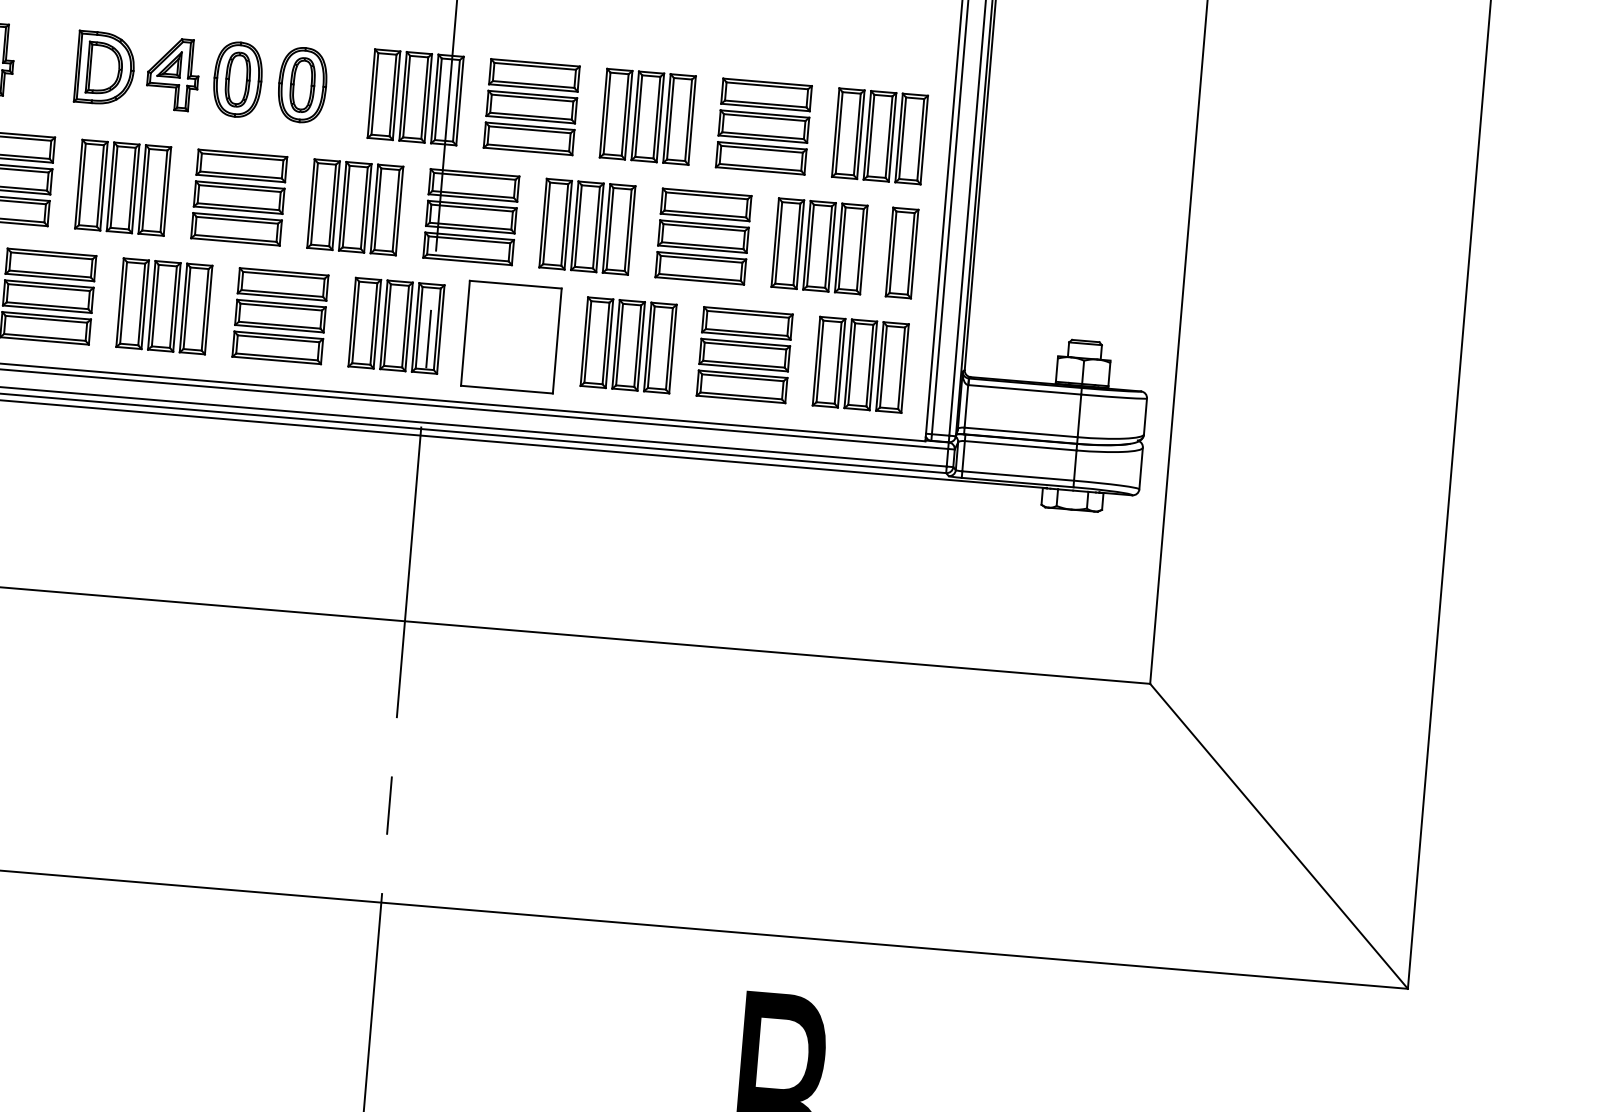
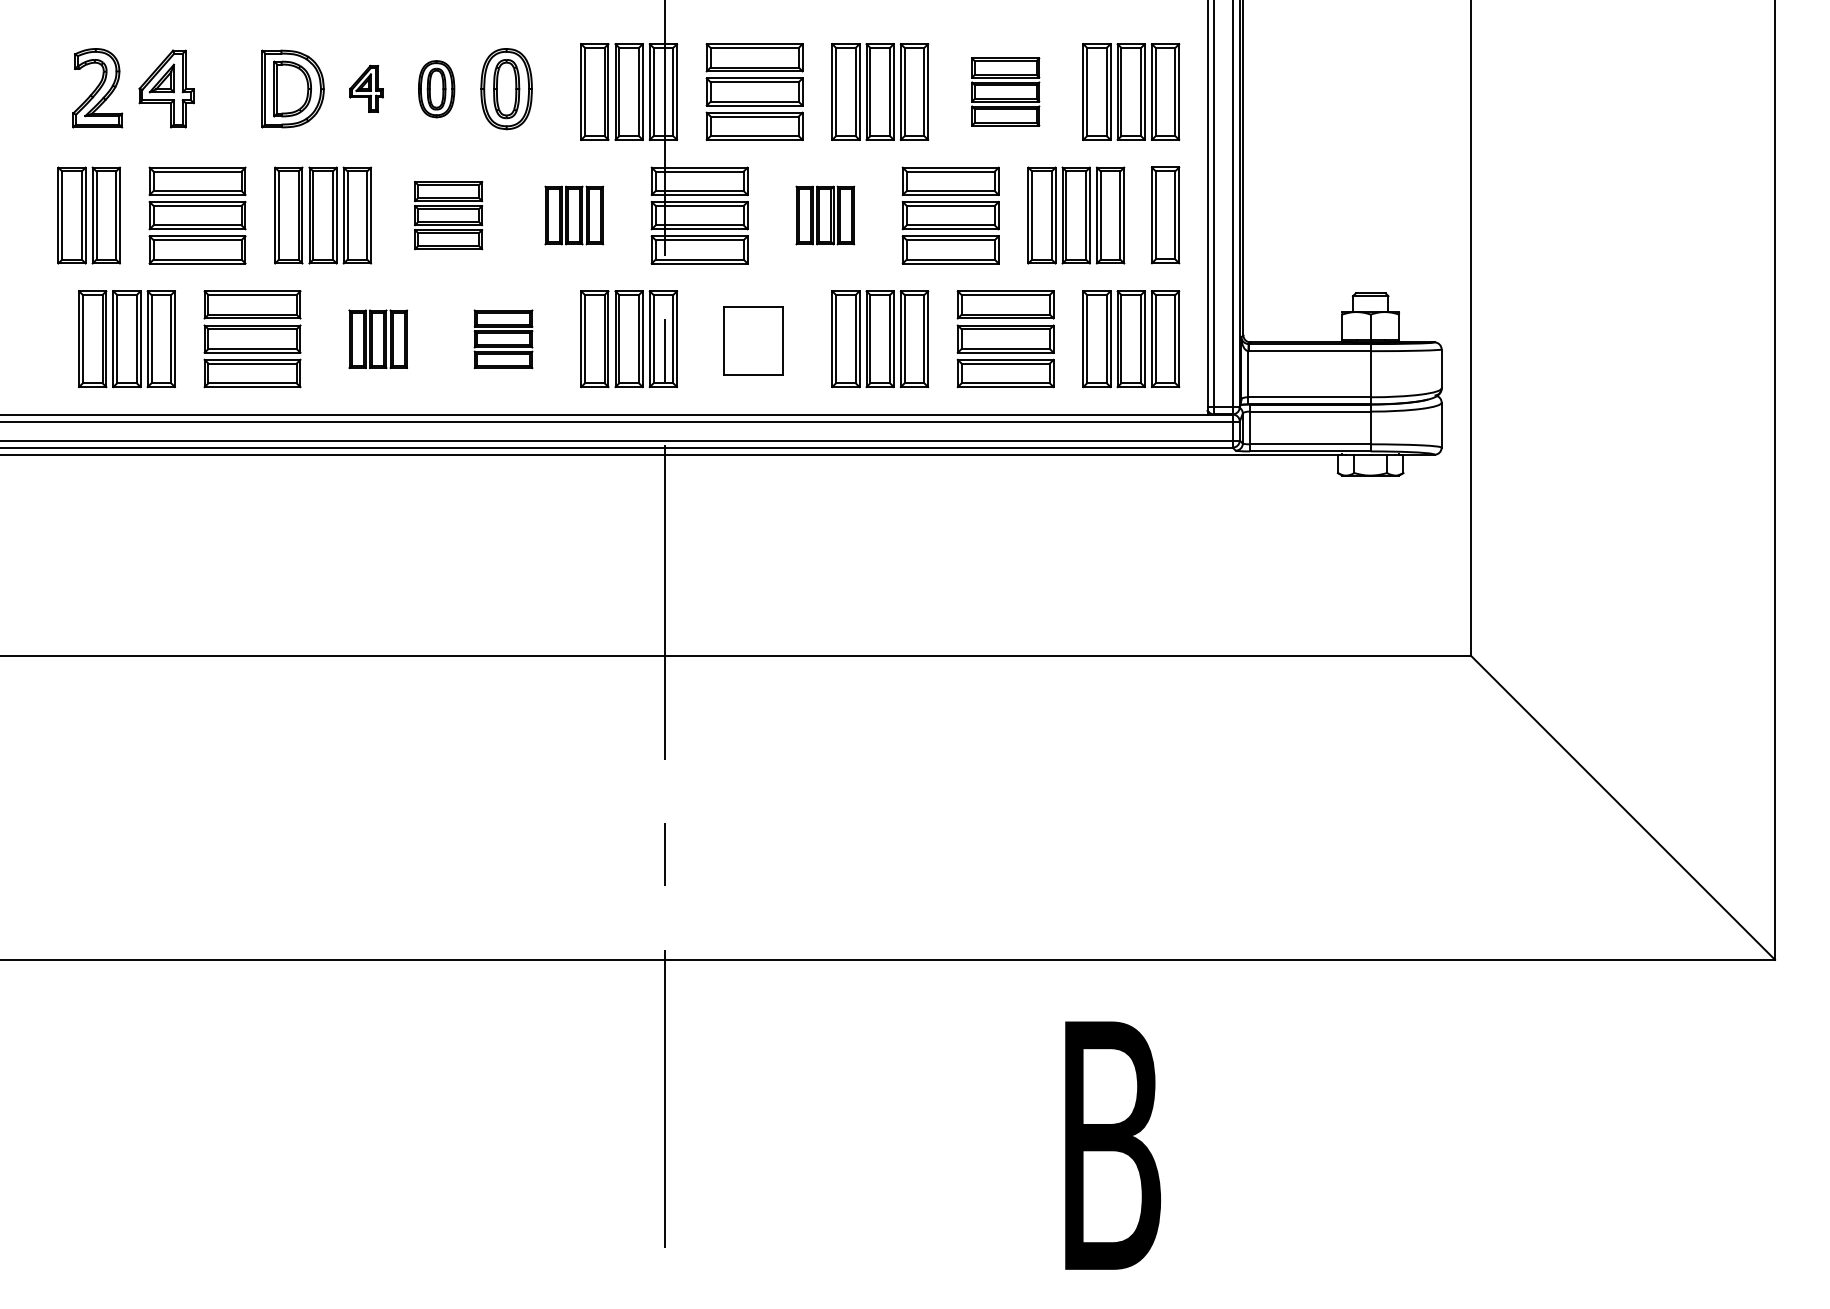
part: (173, 73) -> (366, 88), size x0.6
part: (237, 80) -> (436, 89), size x0.7
part: (763, 126) -> (1005, 91), size x0.7
part: (239, 197) -> (448, 215), size x0.7
part: (355, 207) -> (574, 215), size x0.6
part: (587, 226) -> (825, 215), size x0.6
part: (164, 306) -> (378, 339), size x0.6
part: (280, 316) -> (503, 339), size x0.6
part: (511, 336) -> (753, 340), size x0.6

